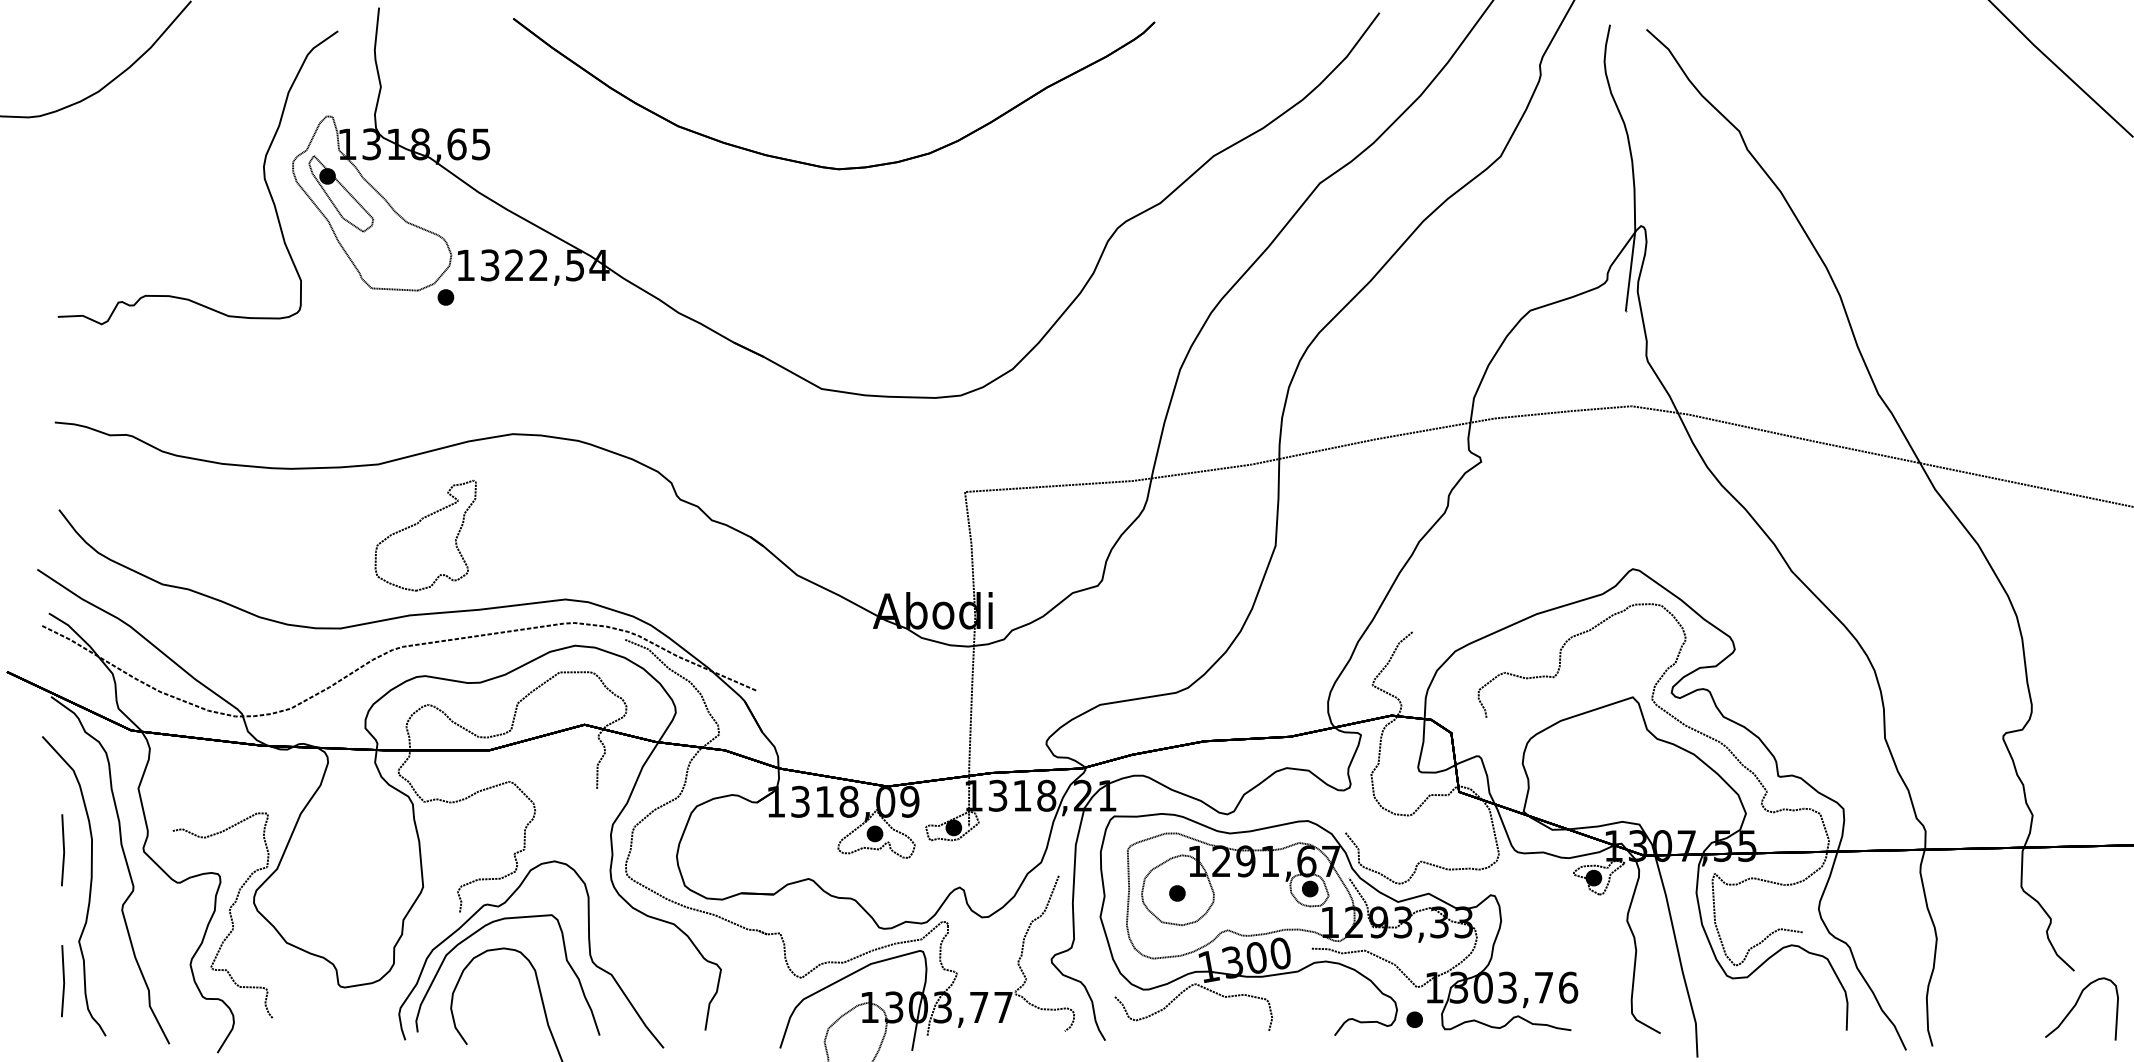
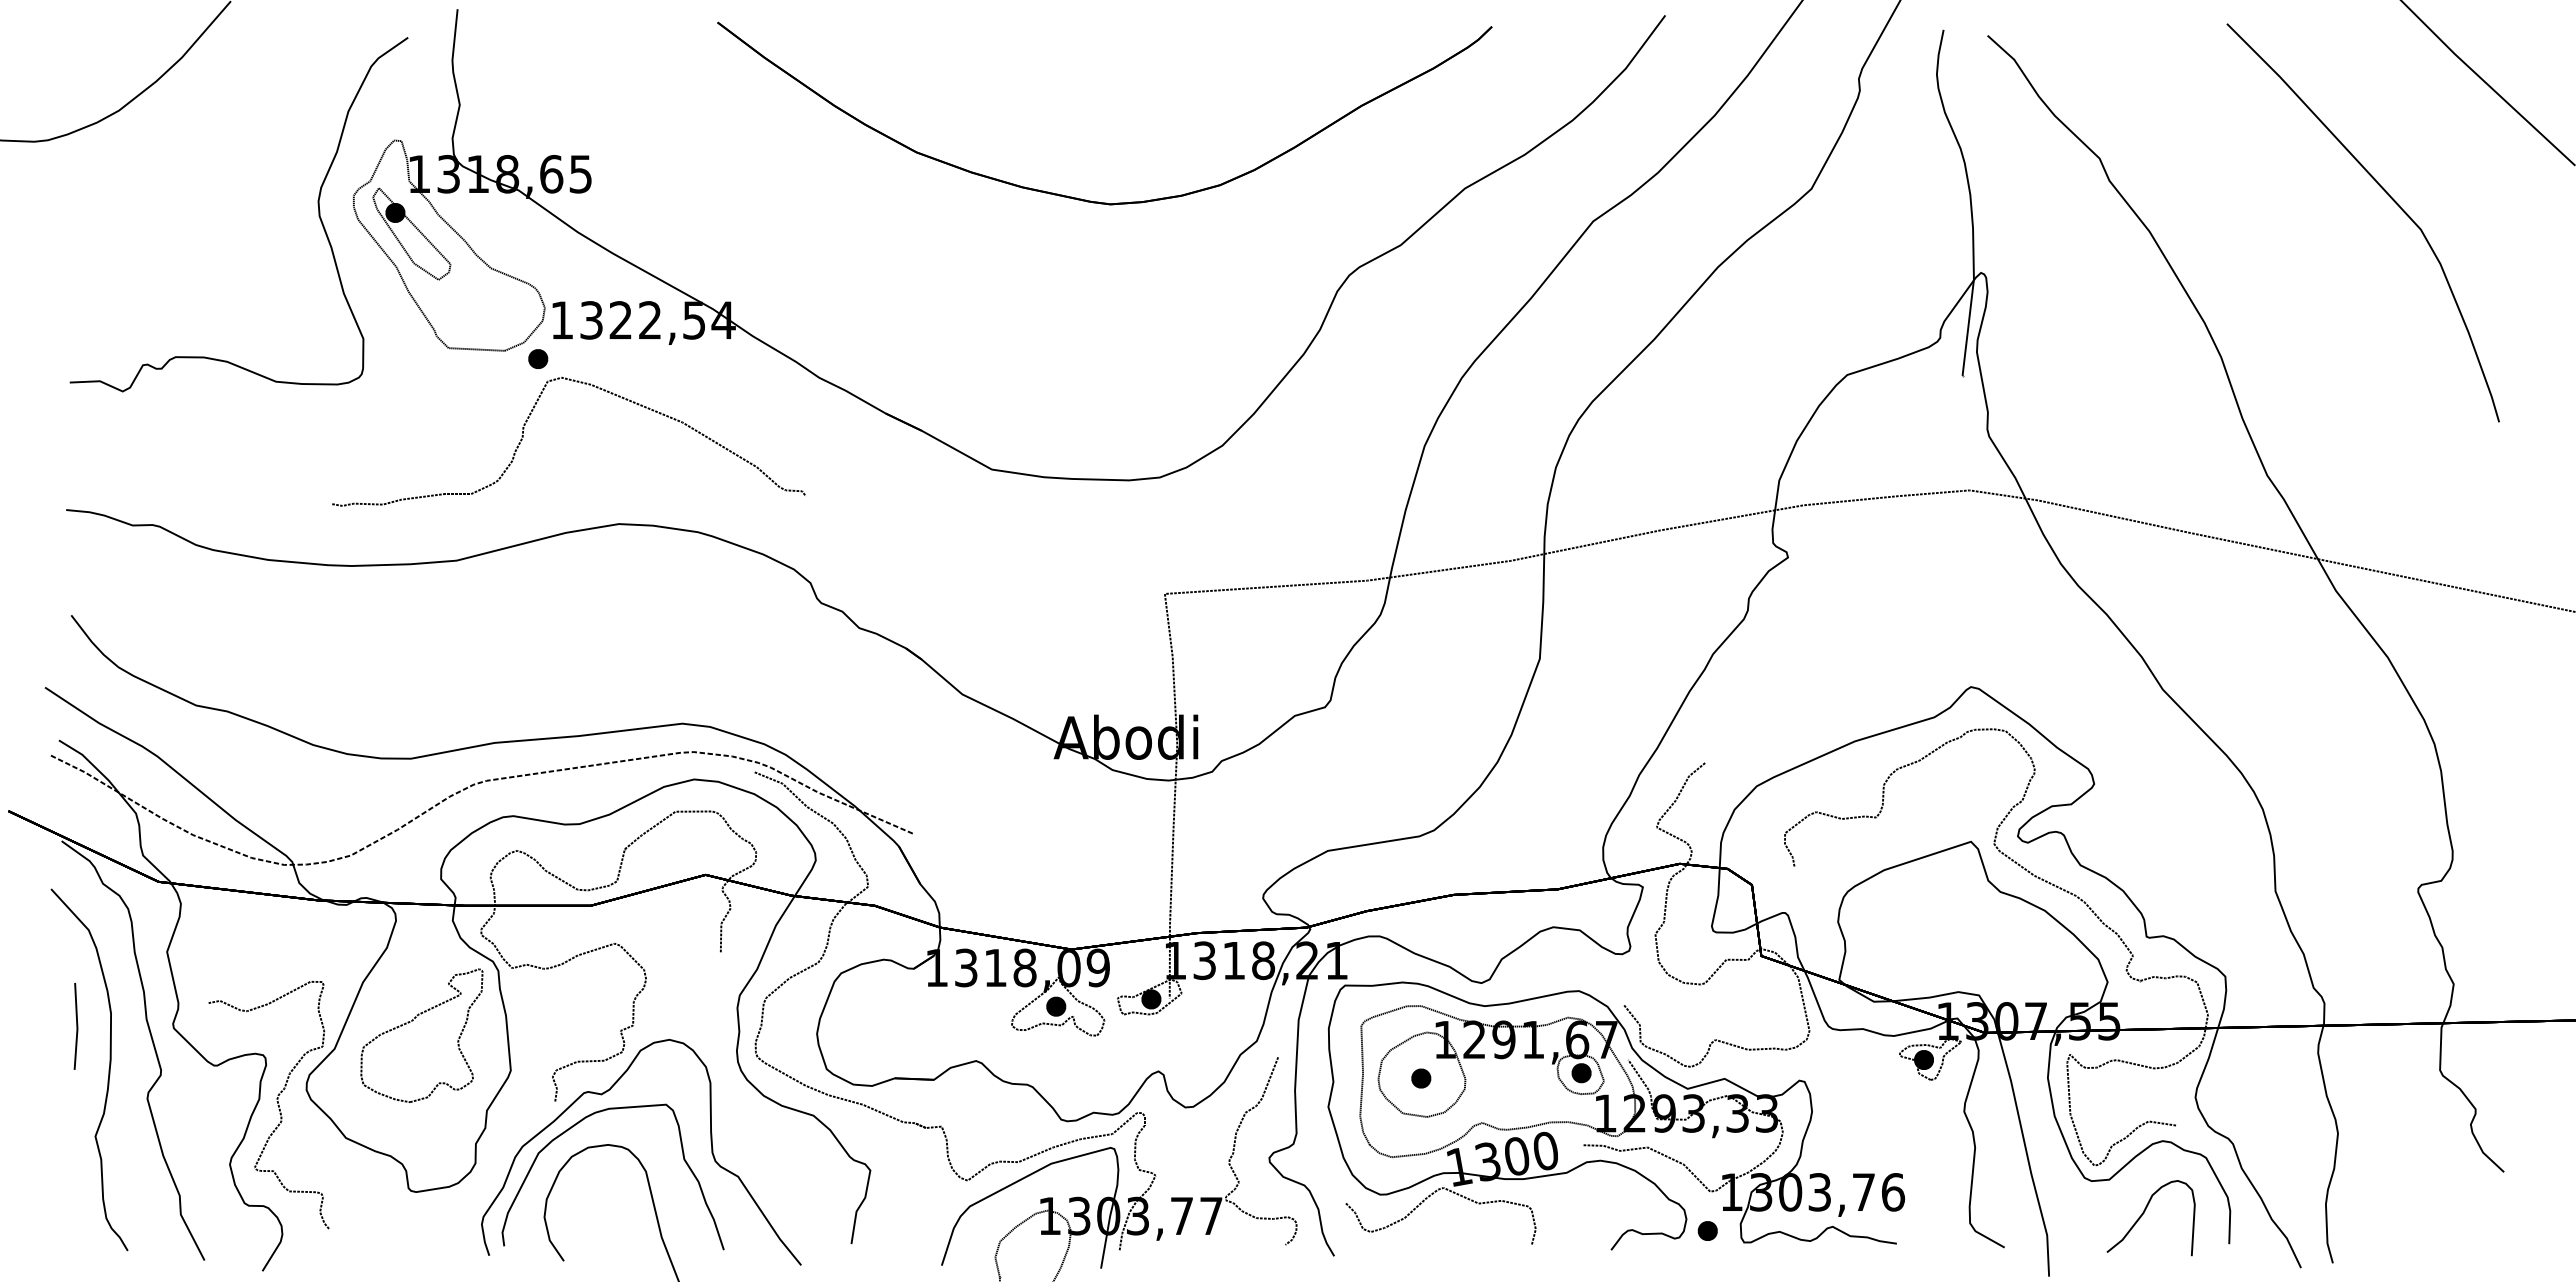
curve: (1979, 163) -> (2389, 197), added
part: (814, 164) -> (1081, 198), moved
curve: (433, 362) -> (523, 437), added
part: (417, 523) -> (412, 1021), moved
line: (63, 981) -> (76, 1184), removed
curve: (2076, 1005) -> (2144, 1213), moved

